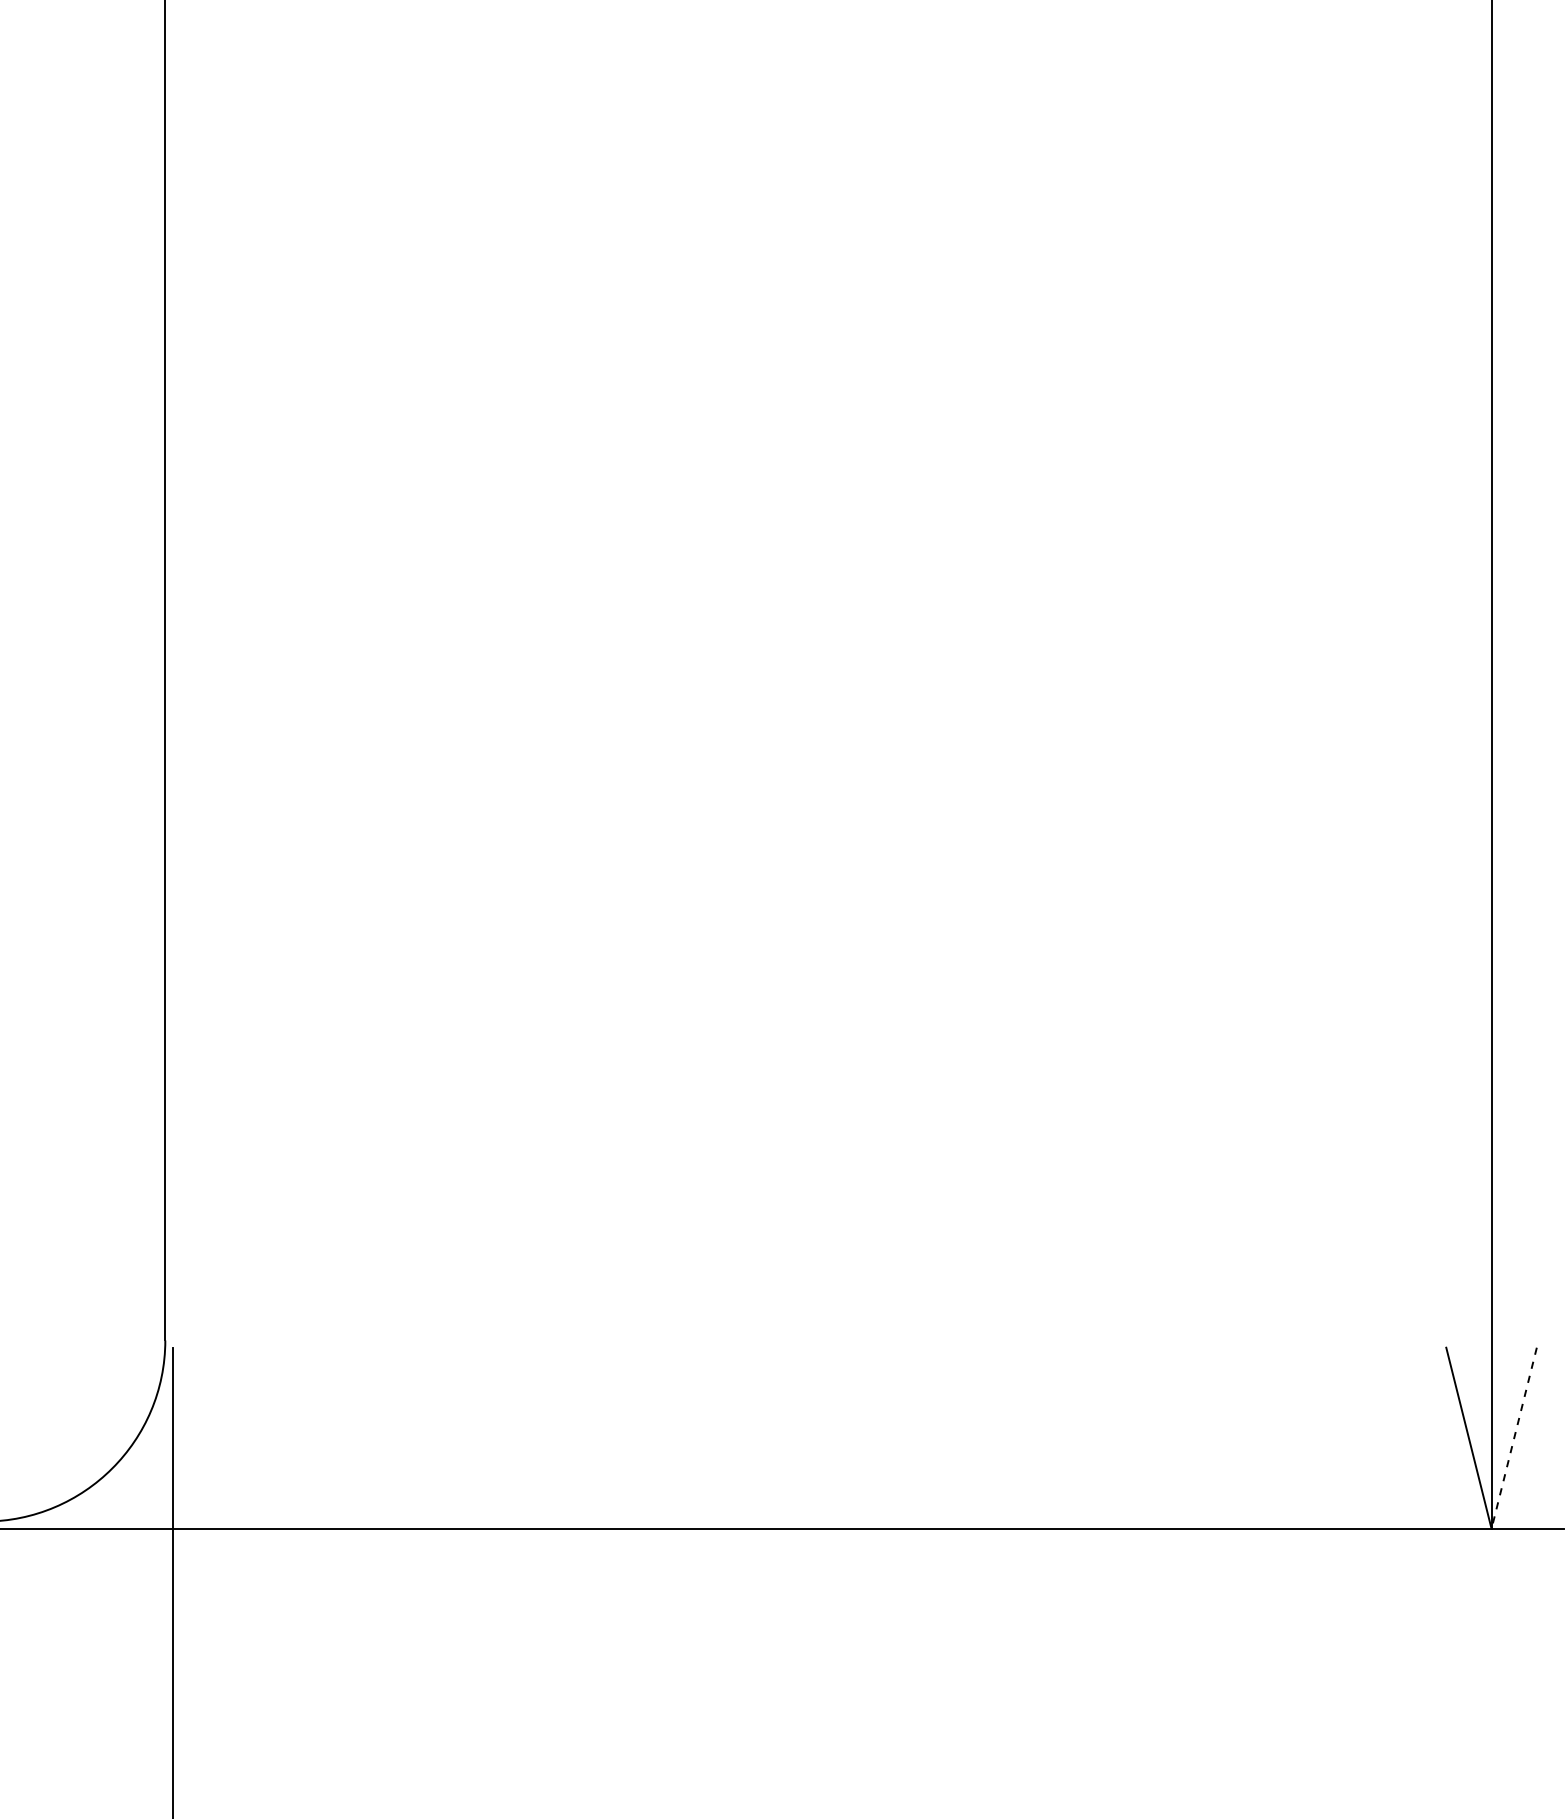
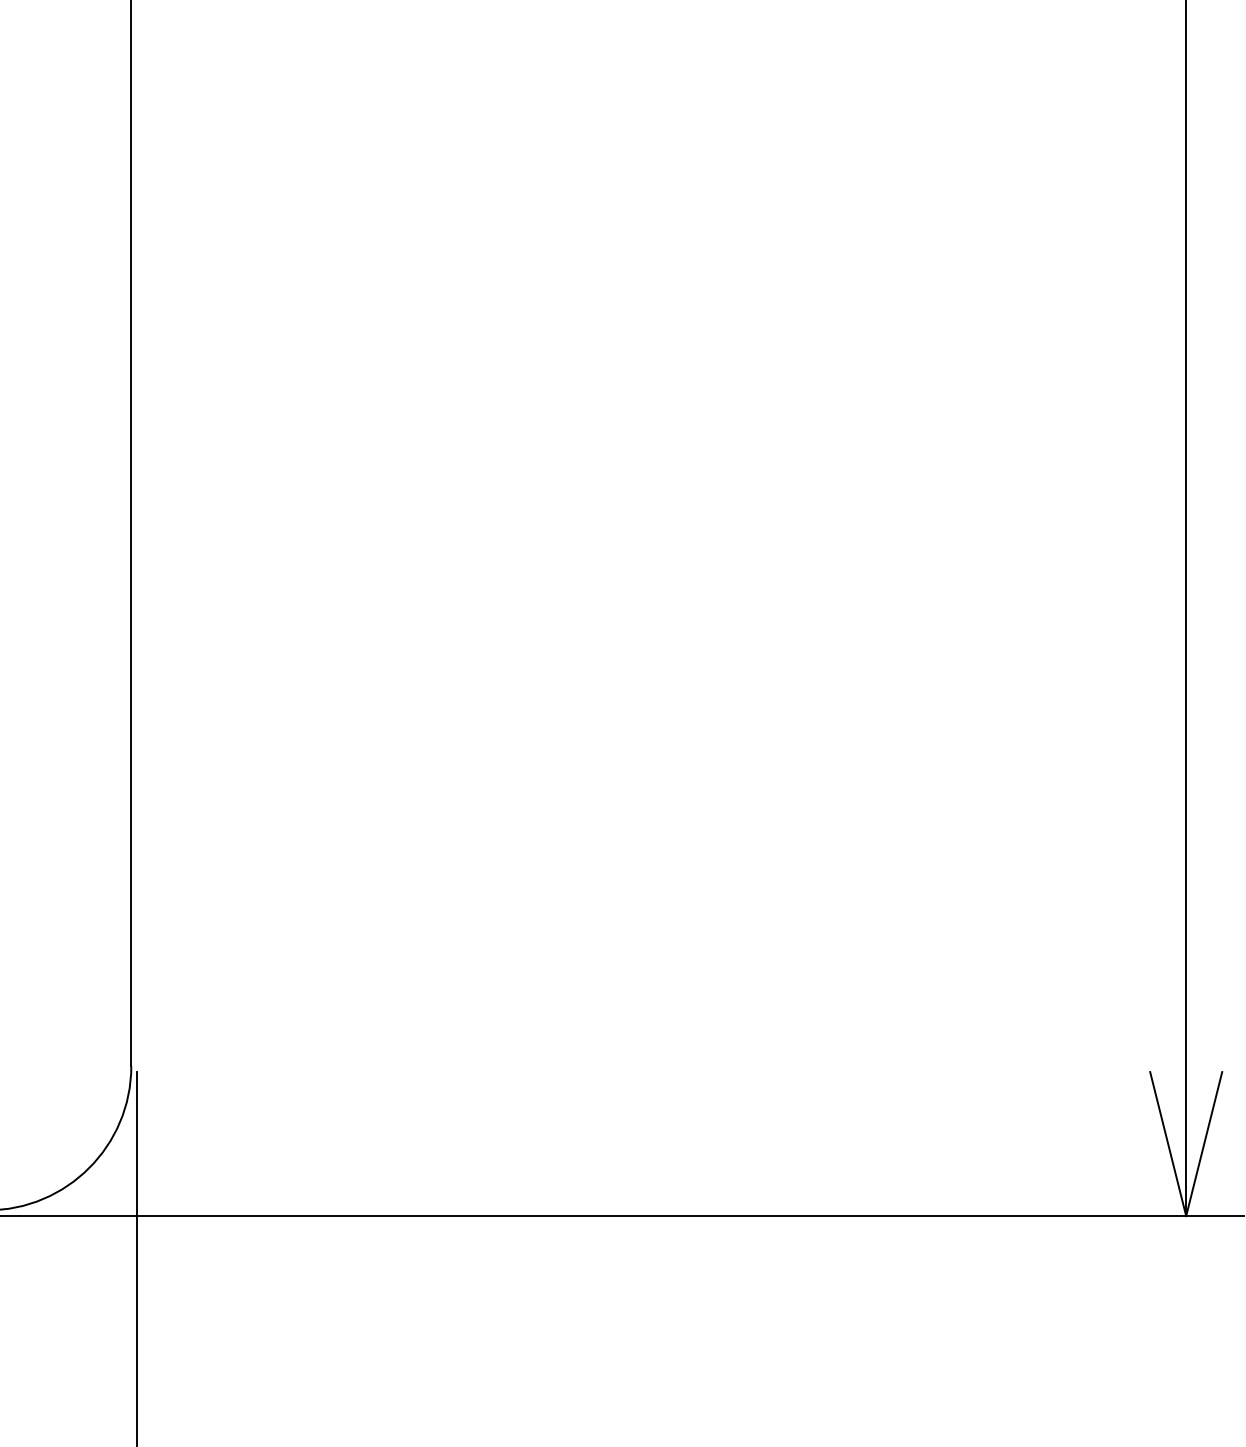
line: (1514, 1438) -> (1204, 1144), dashed -> solid

